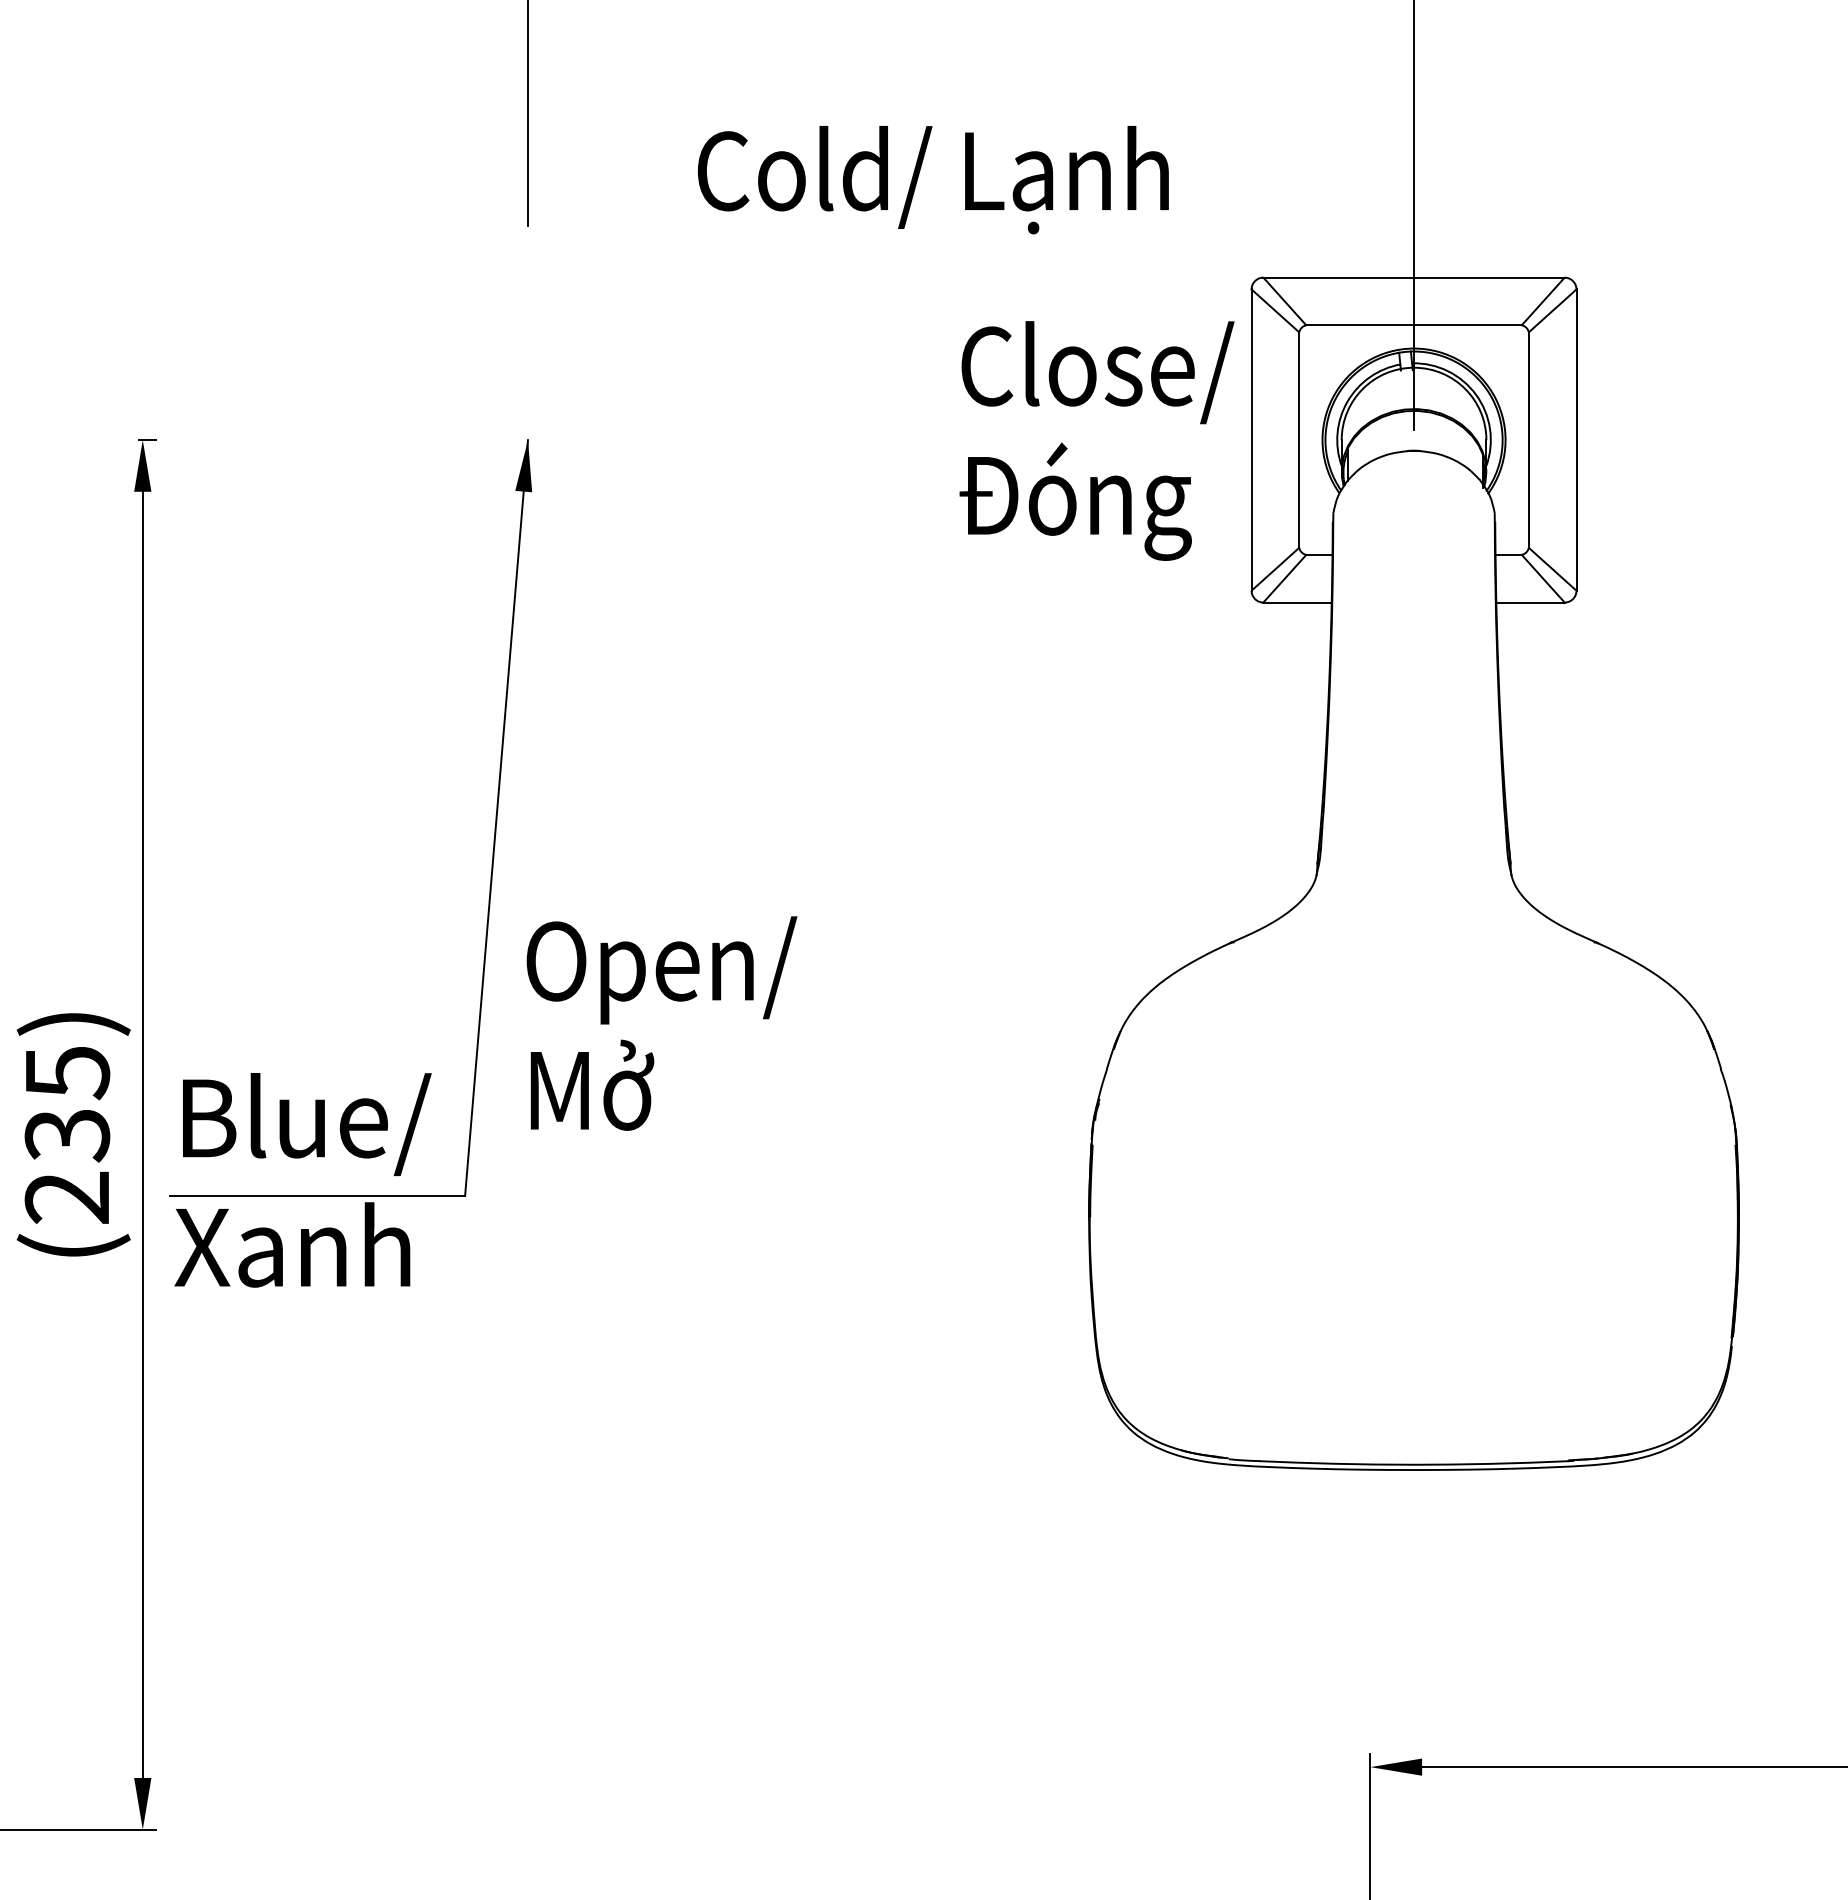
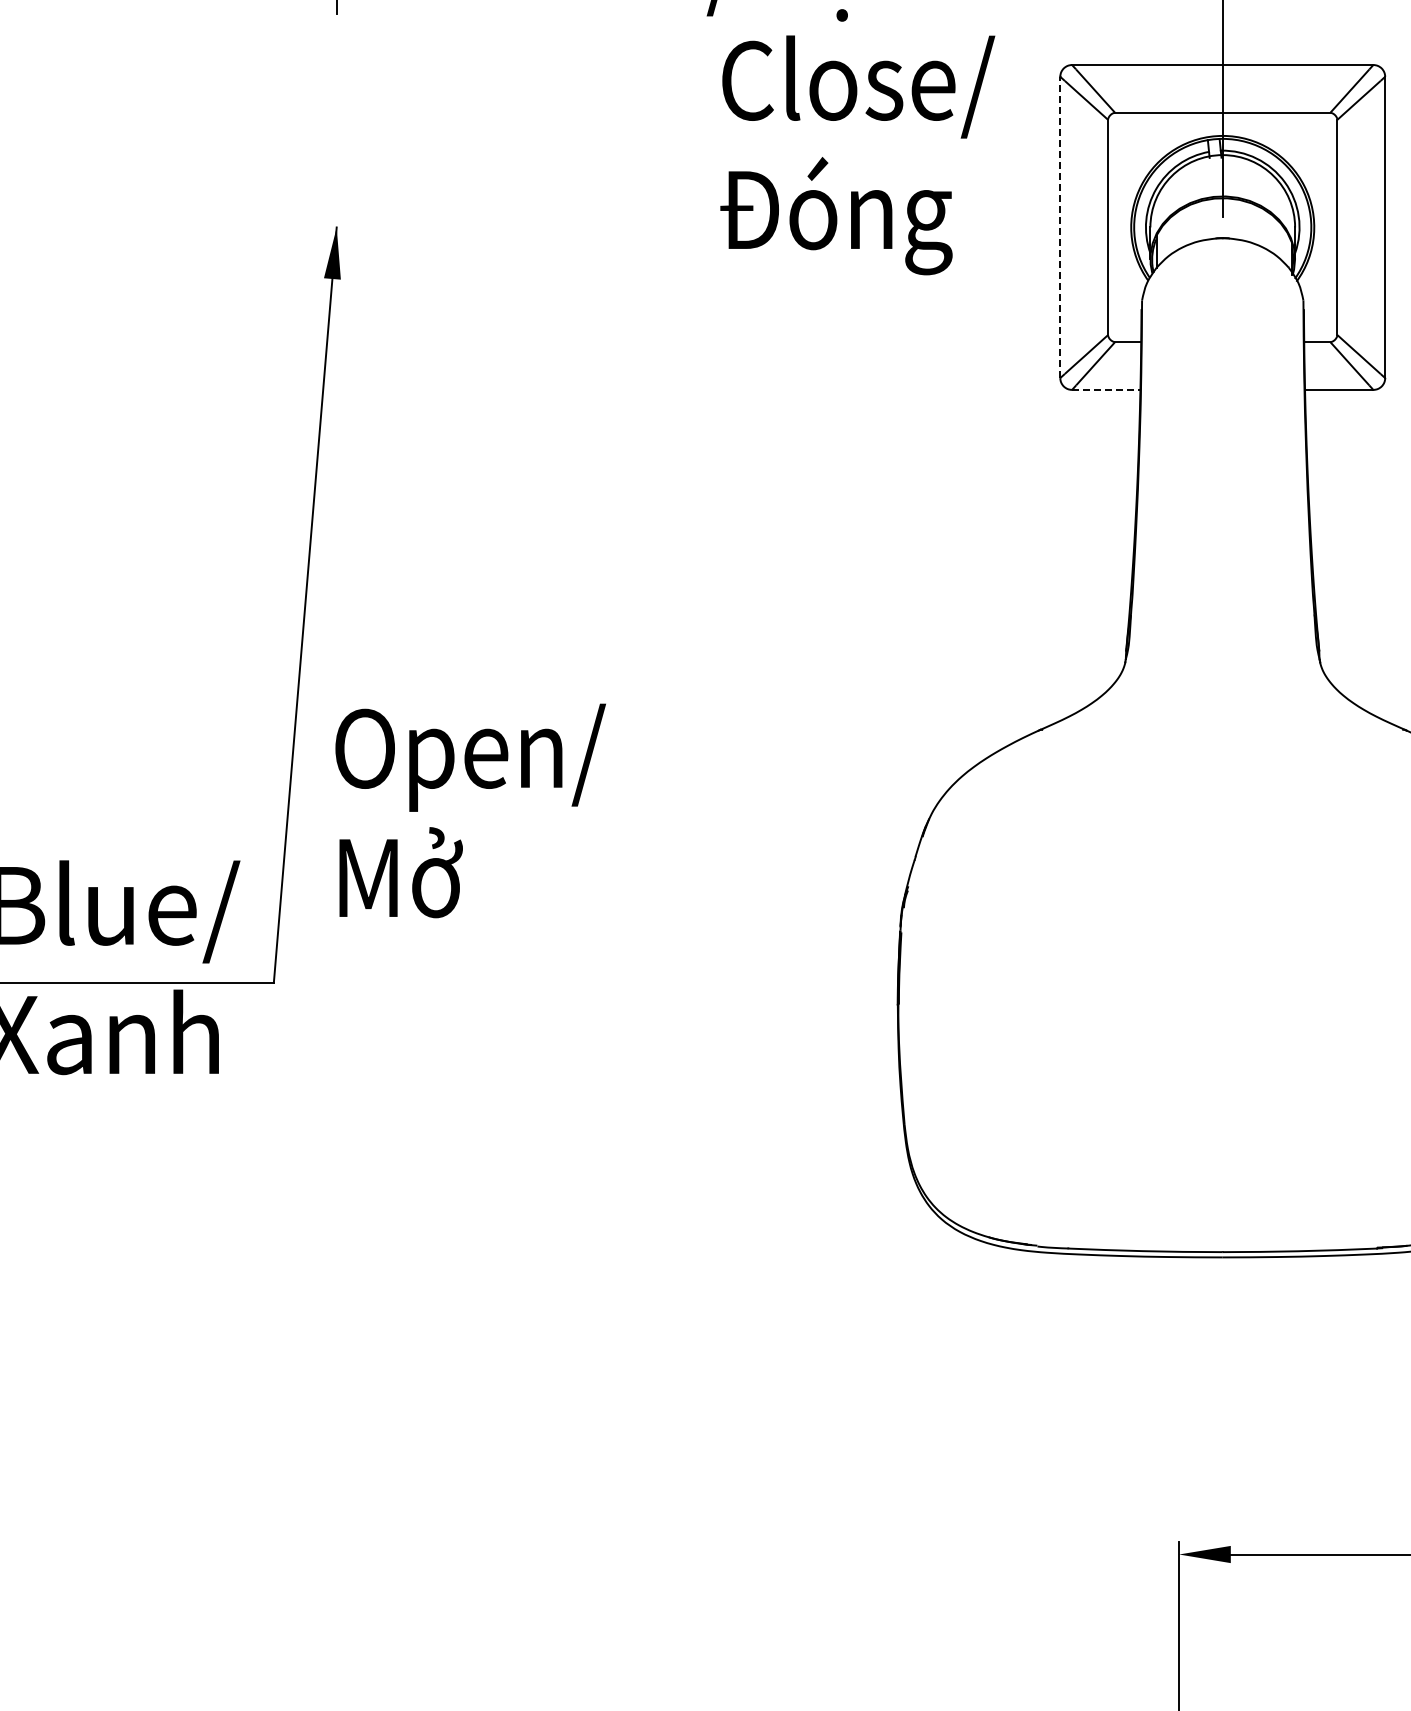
text: (1096, 440) -> (857, 154), moved
line: (1251, 440) -> (1060, 227), solid -> dashed
line: (1298, 602) -> (1107, 389), solid -> dashed

